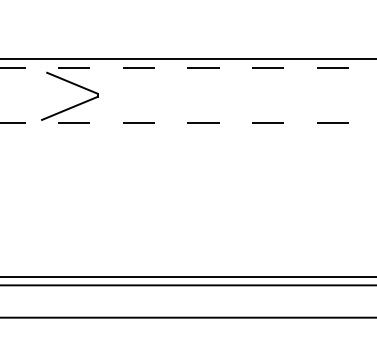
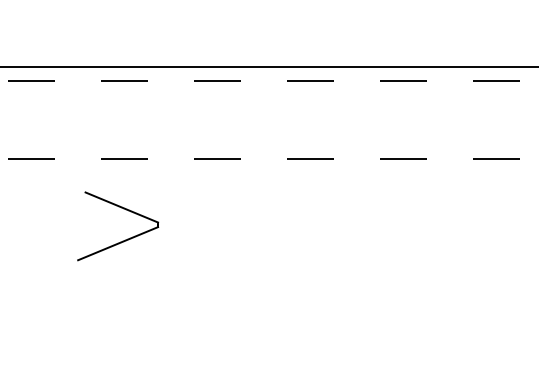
part: (73, 105) -> (123, 239), moved

